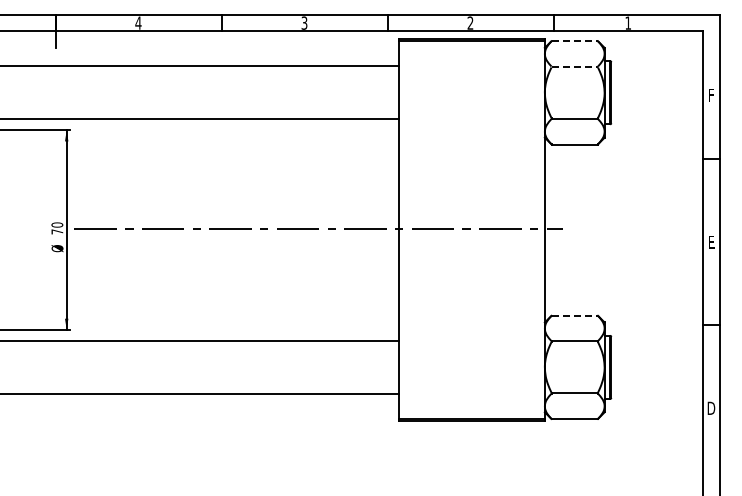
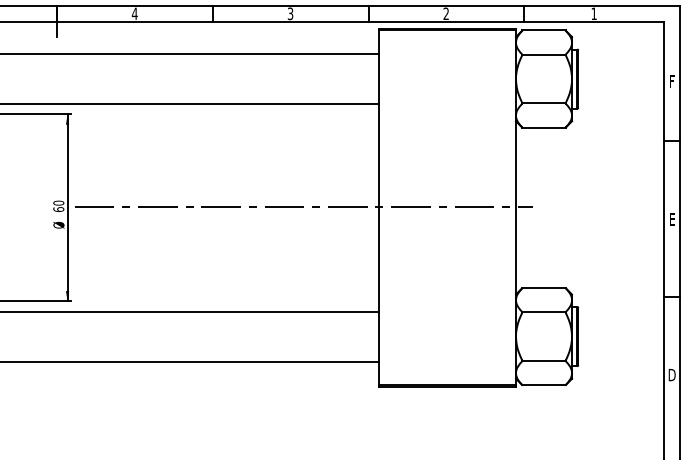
line: (575, 40) -> (544, 30), dashed -> solid
line: (575, 66) -> (544, 54), dashed -> solid
text: (57, 231) -> (58, 209), 70 -> 60
line: (575, 315) -> (544, 287), dashed -> solid

